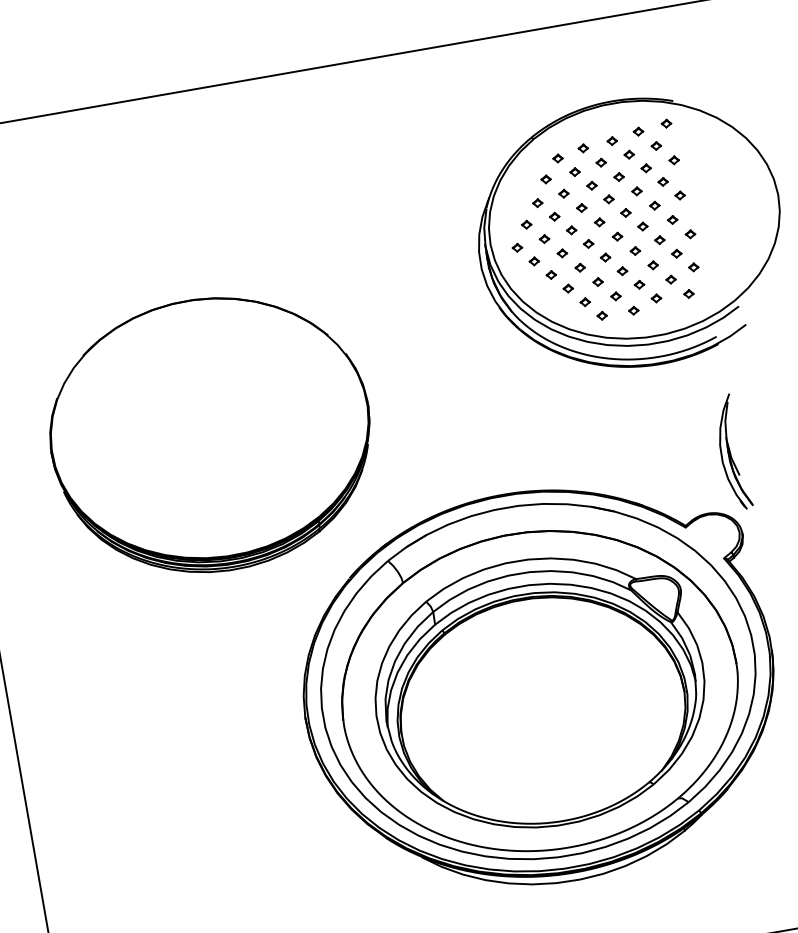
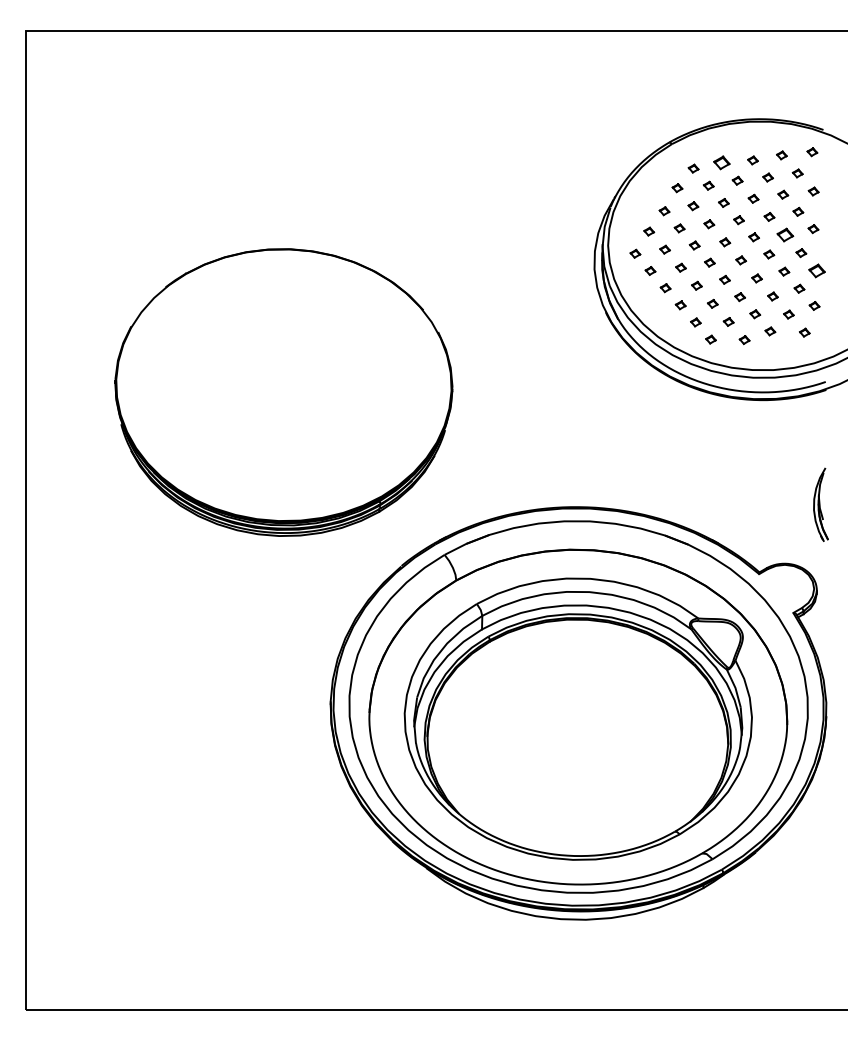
part: (583, 148) -> (721, 162), size x1.6
part: (654, 205) -> (785, 234), size x1.6
part: (690, 234) -> (817, 271), size x1.6
part: (731, 452) -> (820, 504), size x0.6

